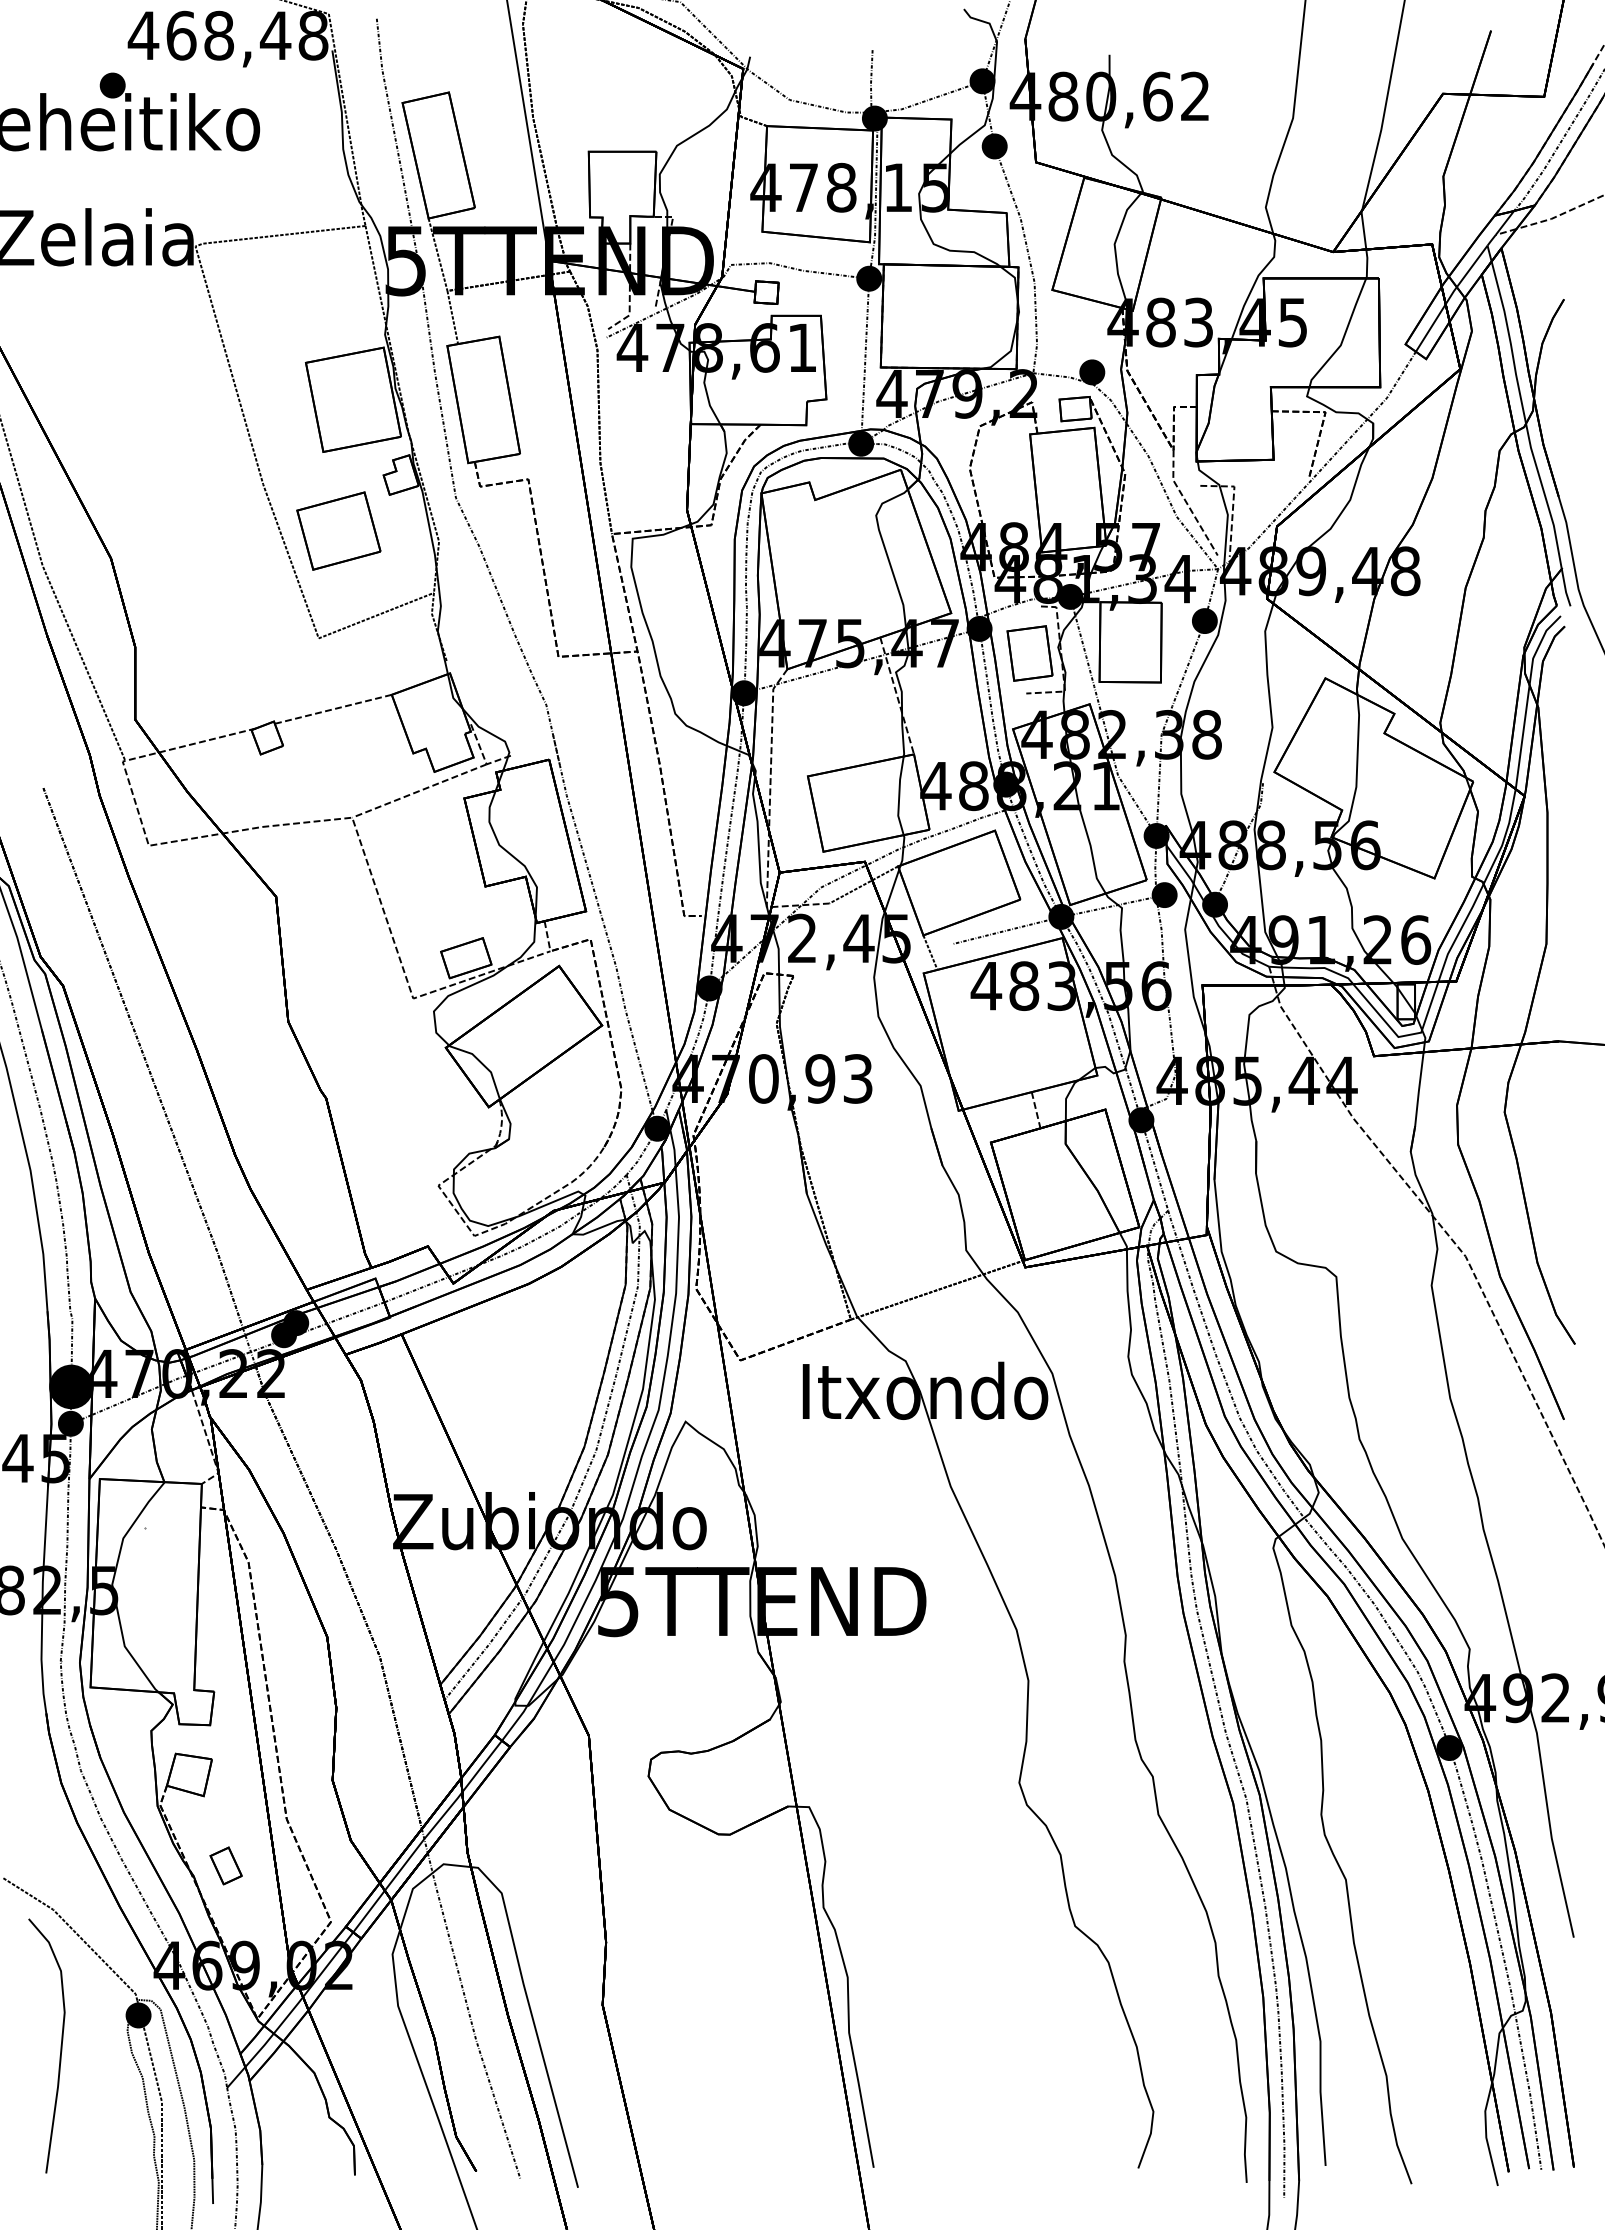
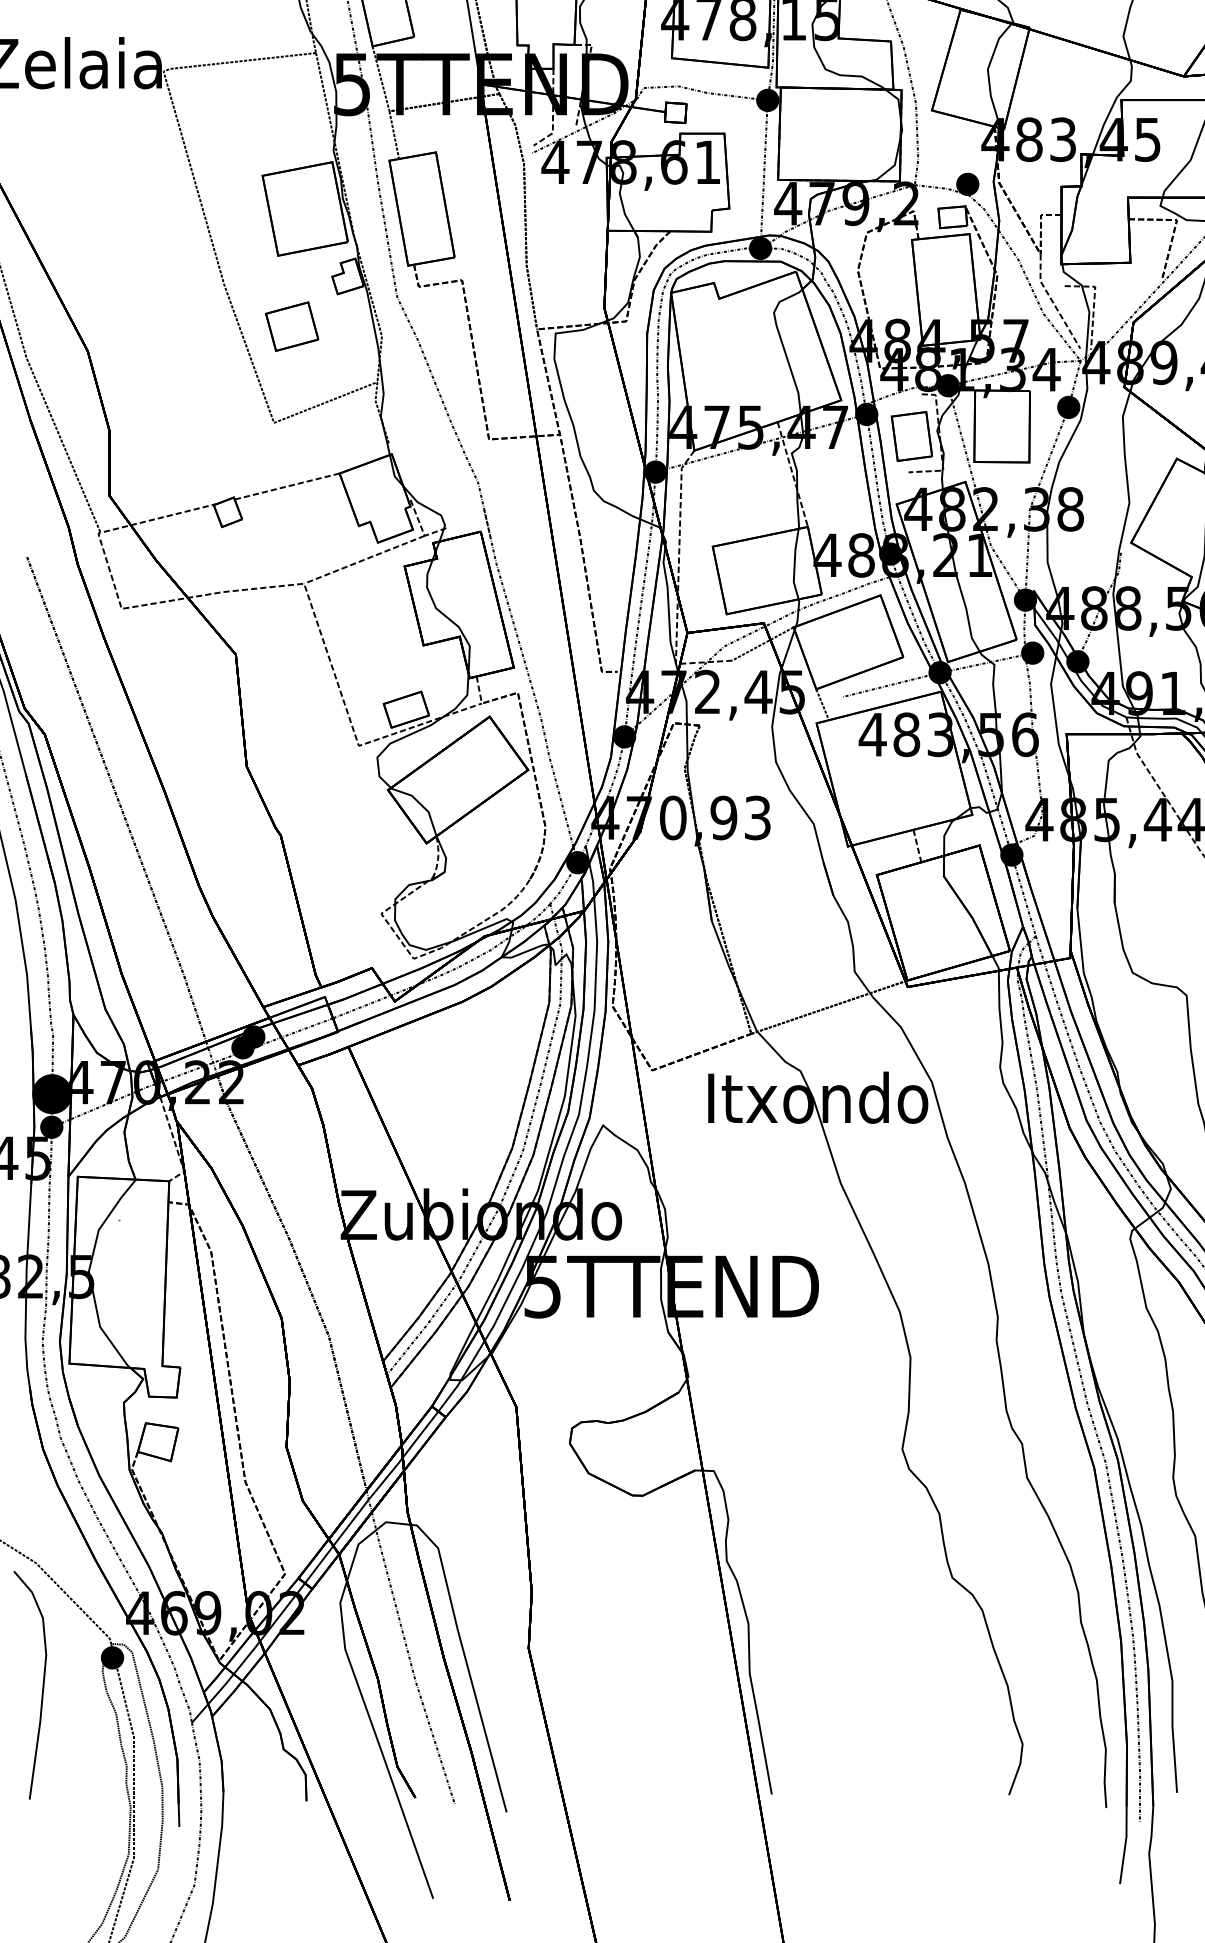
part: (338, 530) -> (291, 326), size x0.7
part: (225, 1865) -> (190, 1523), removed

